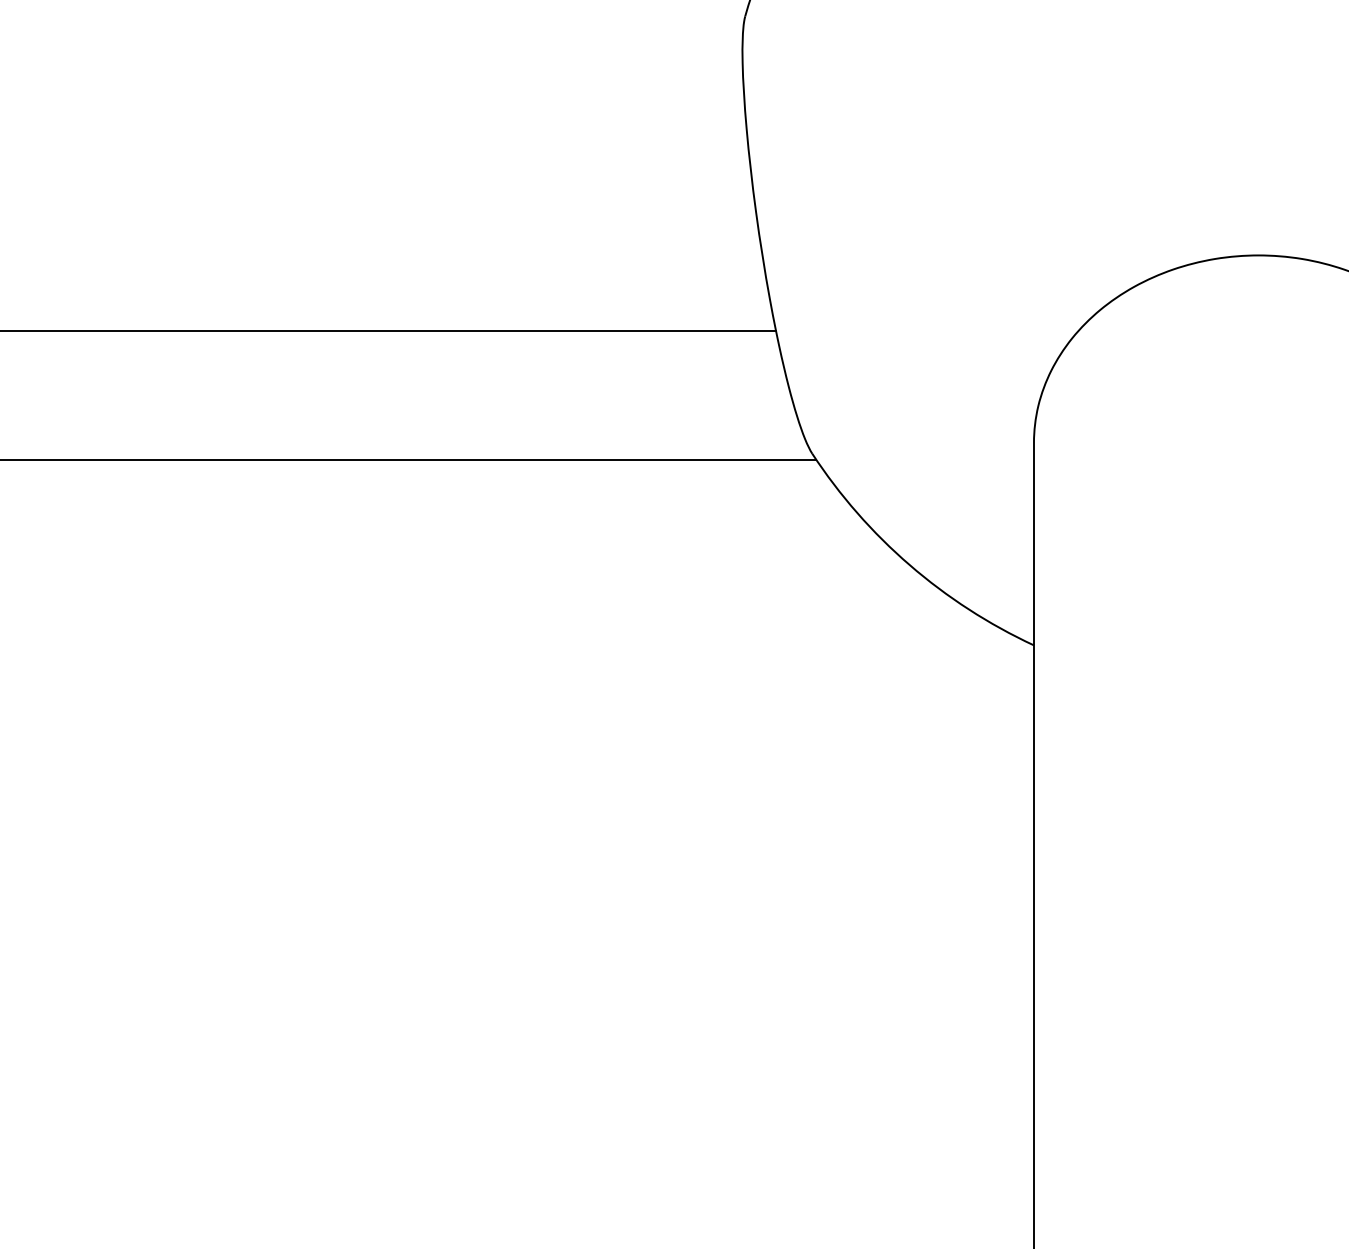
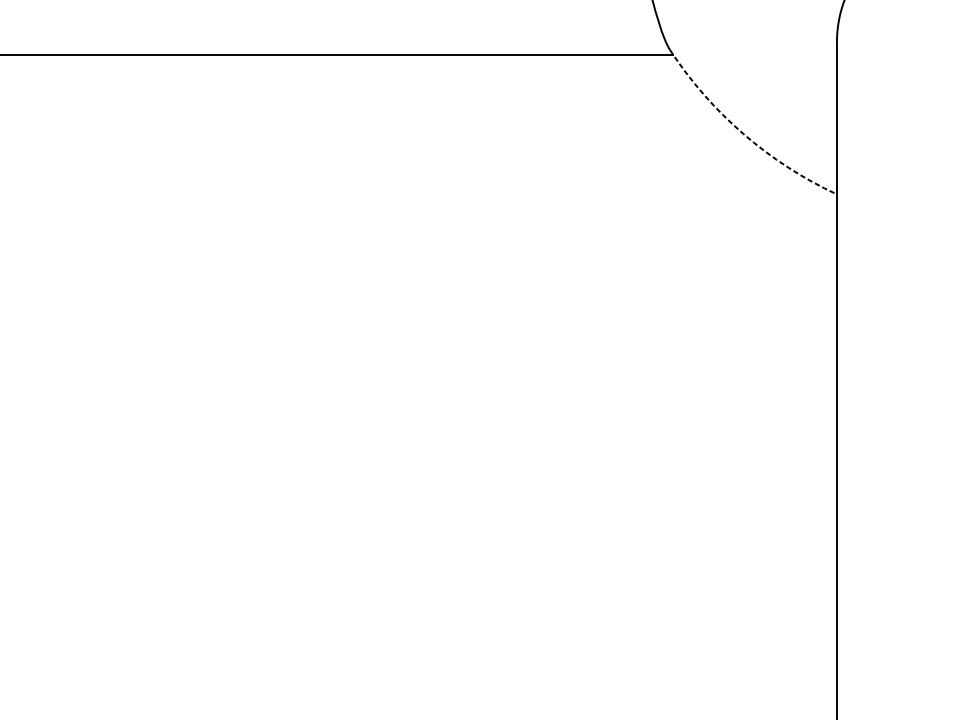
arc: (909, 565) -> (743, 134), solid -> dashed

